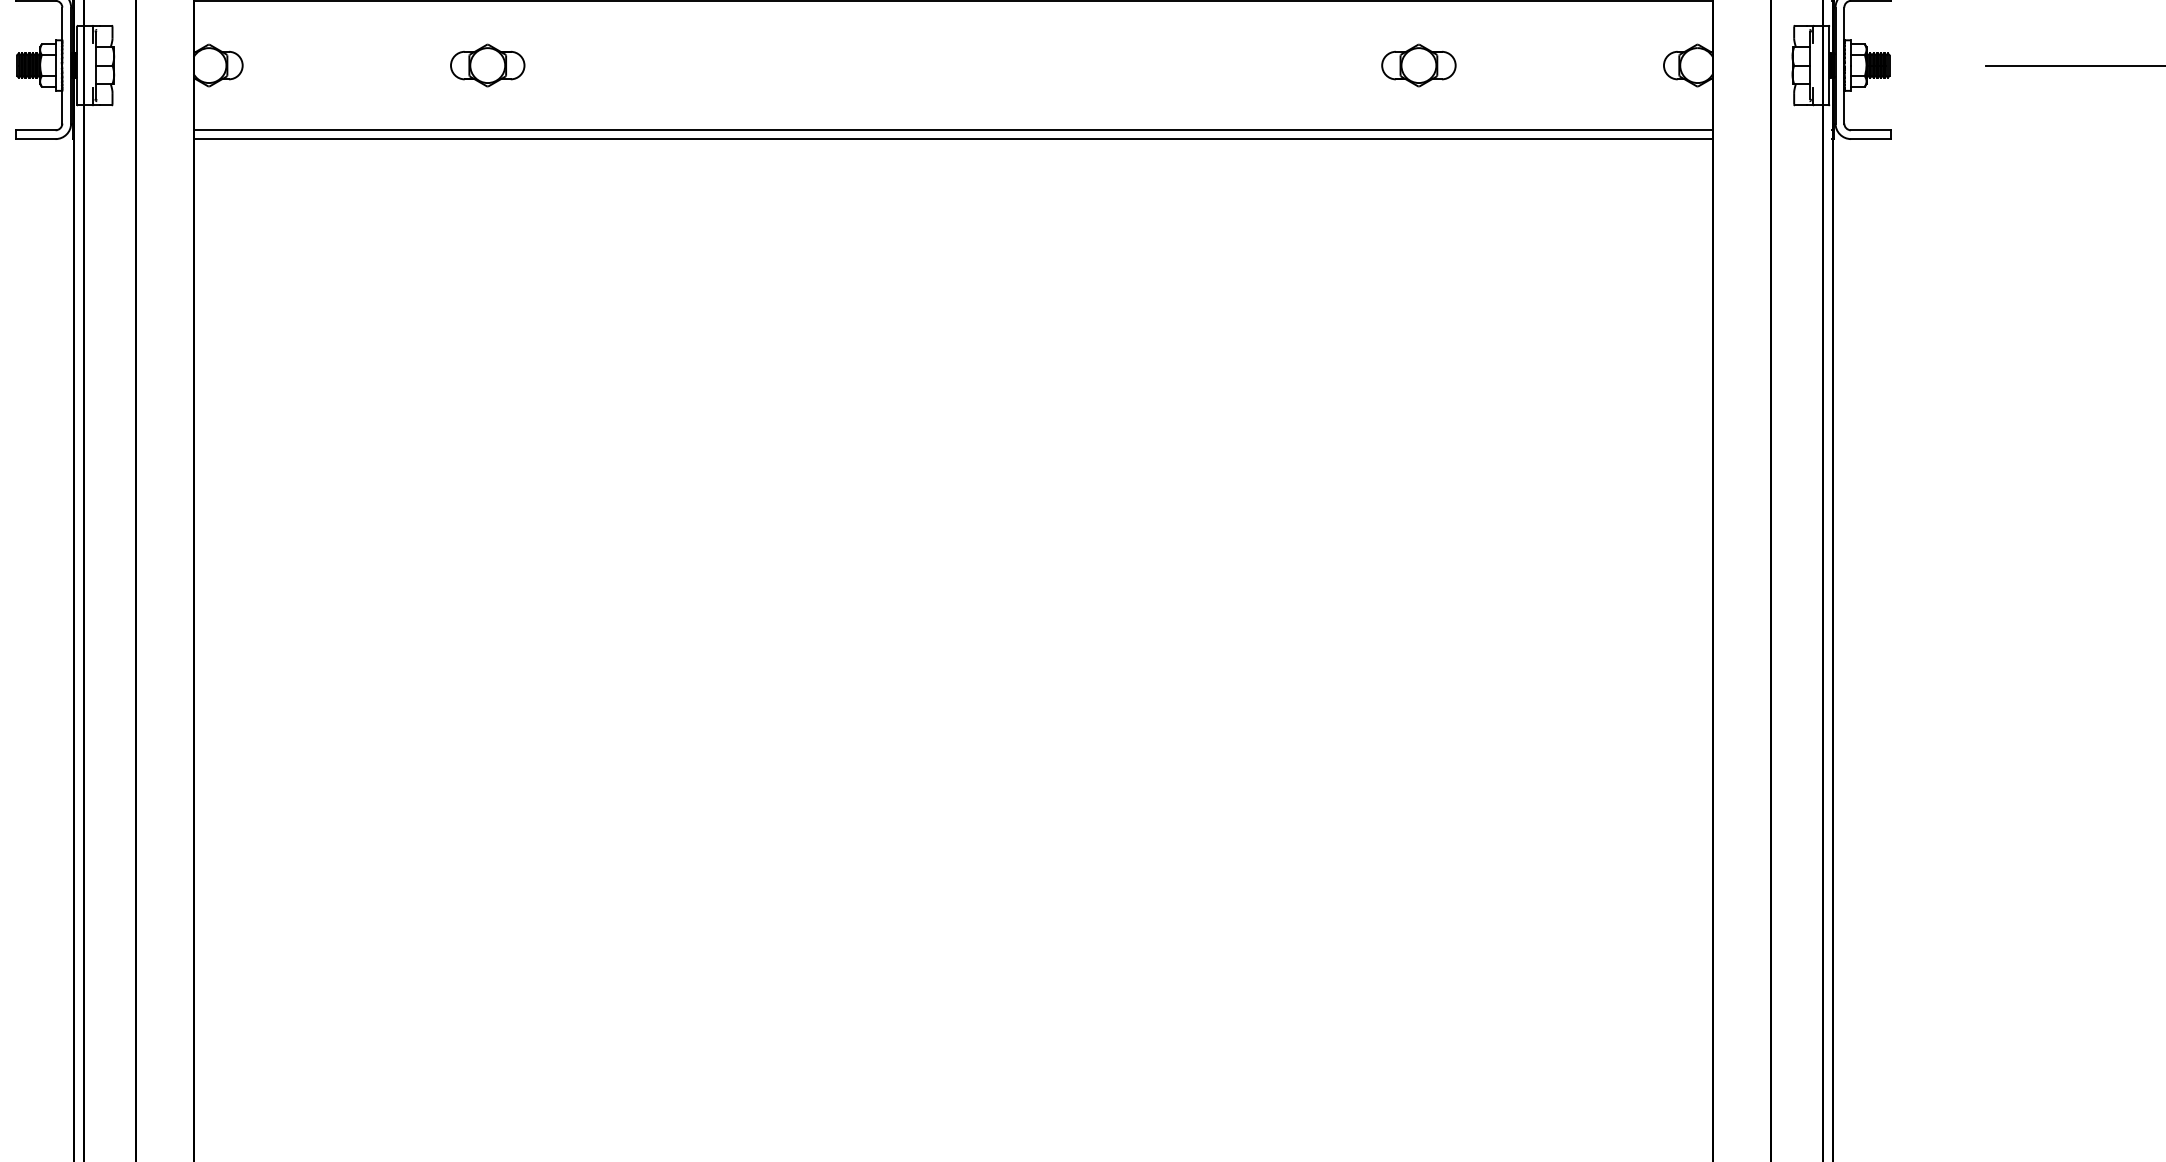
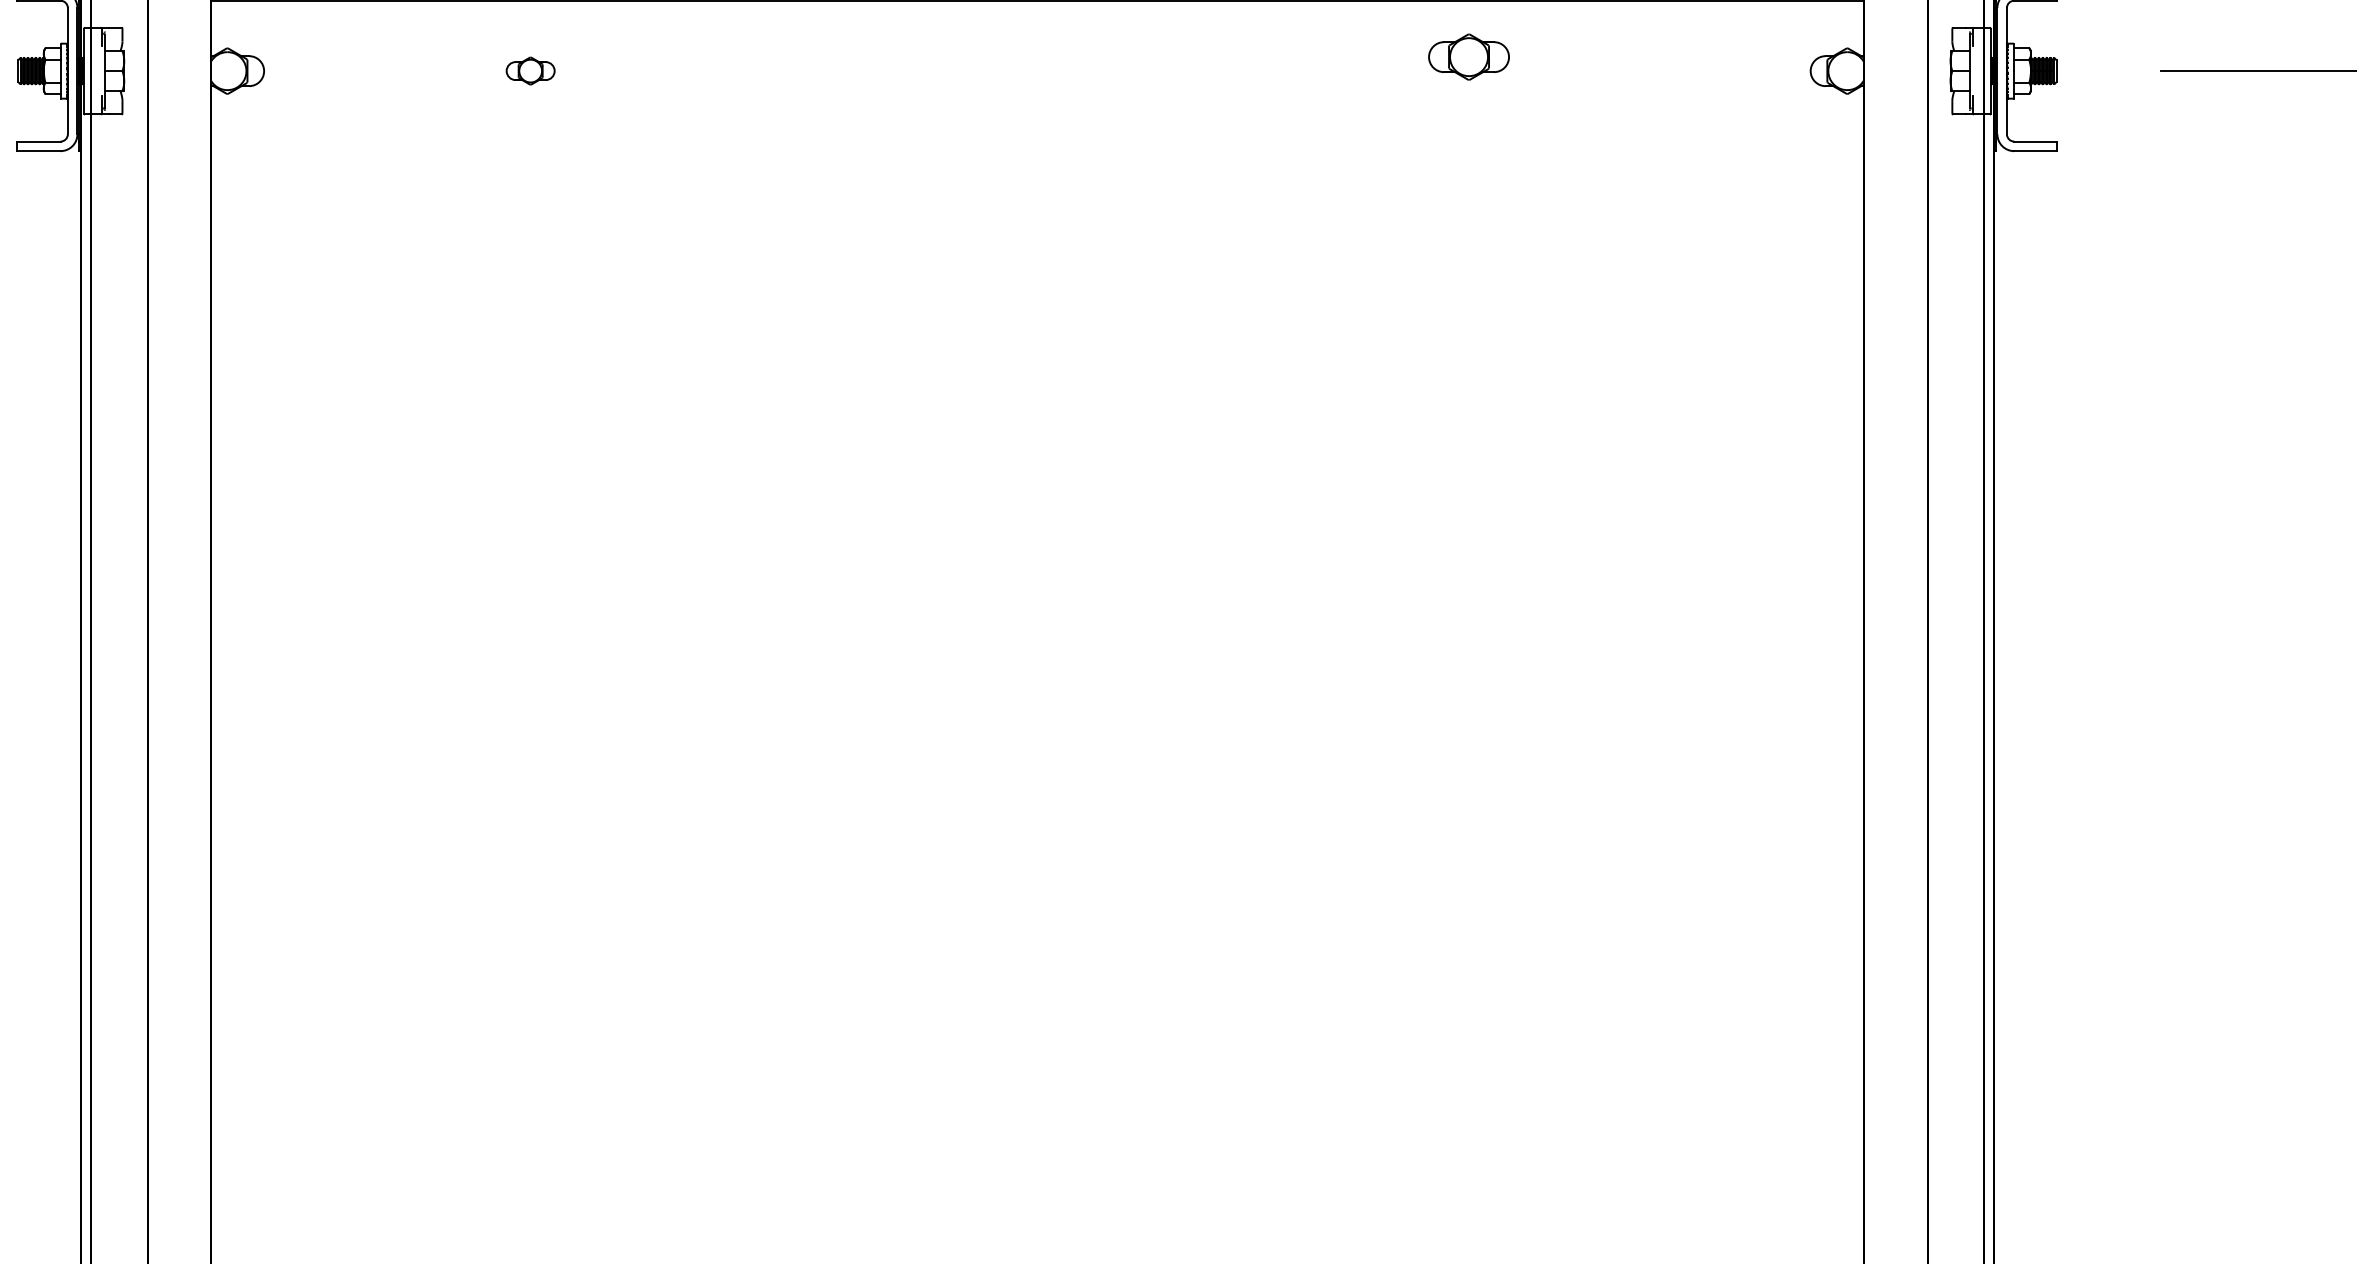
part: (487, 64) -> (530, 70), size x0.6
part: (1418, 64) -> (1468, 56), moved
line: (953, 130) -> (1037, 141), removed
line: (953, 139) -> (1037, 151), removed

